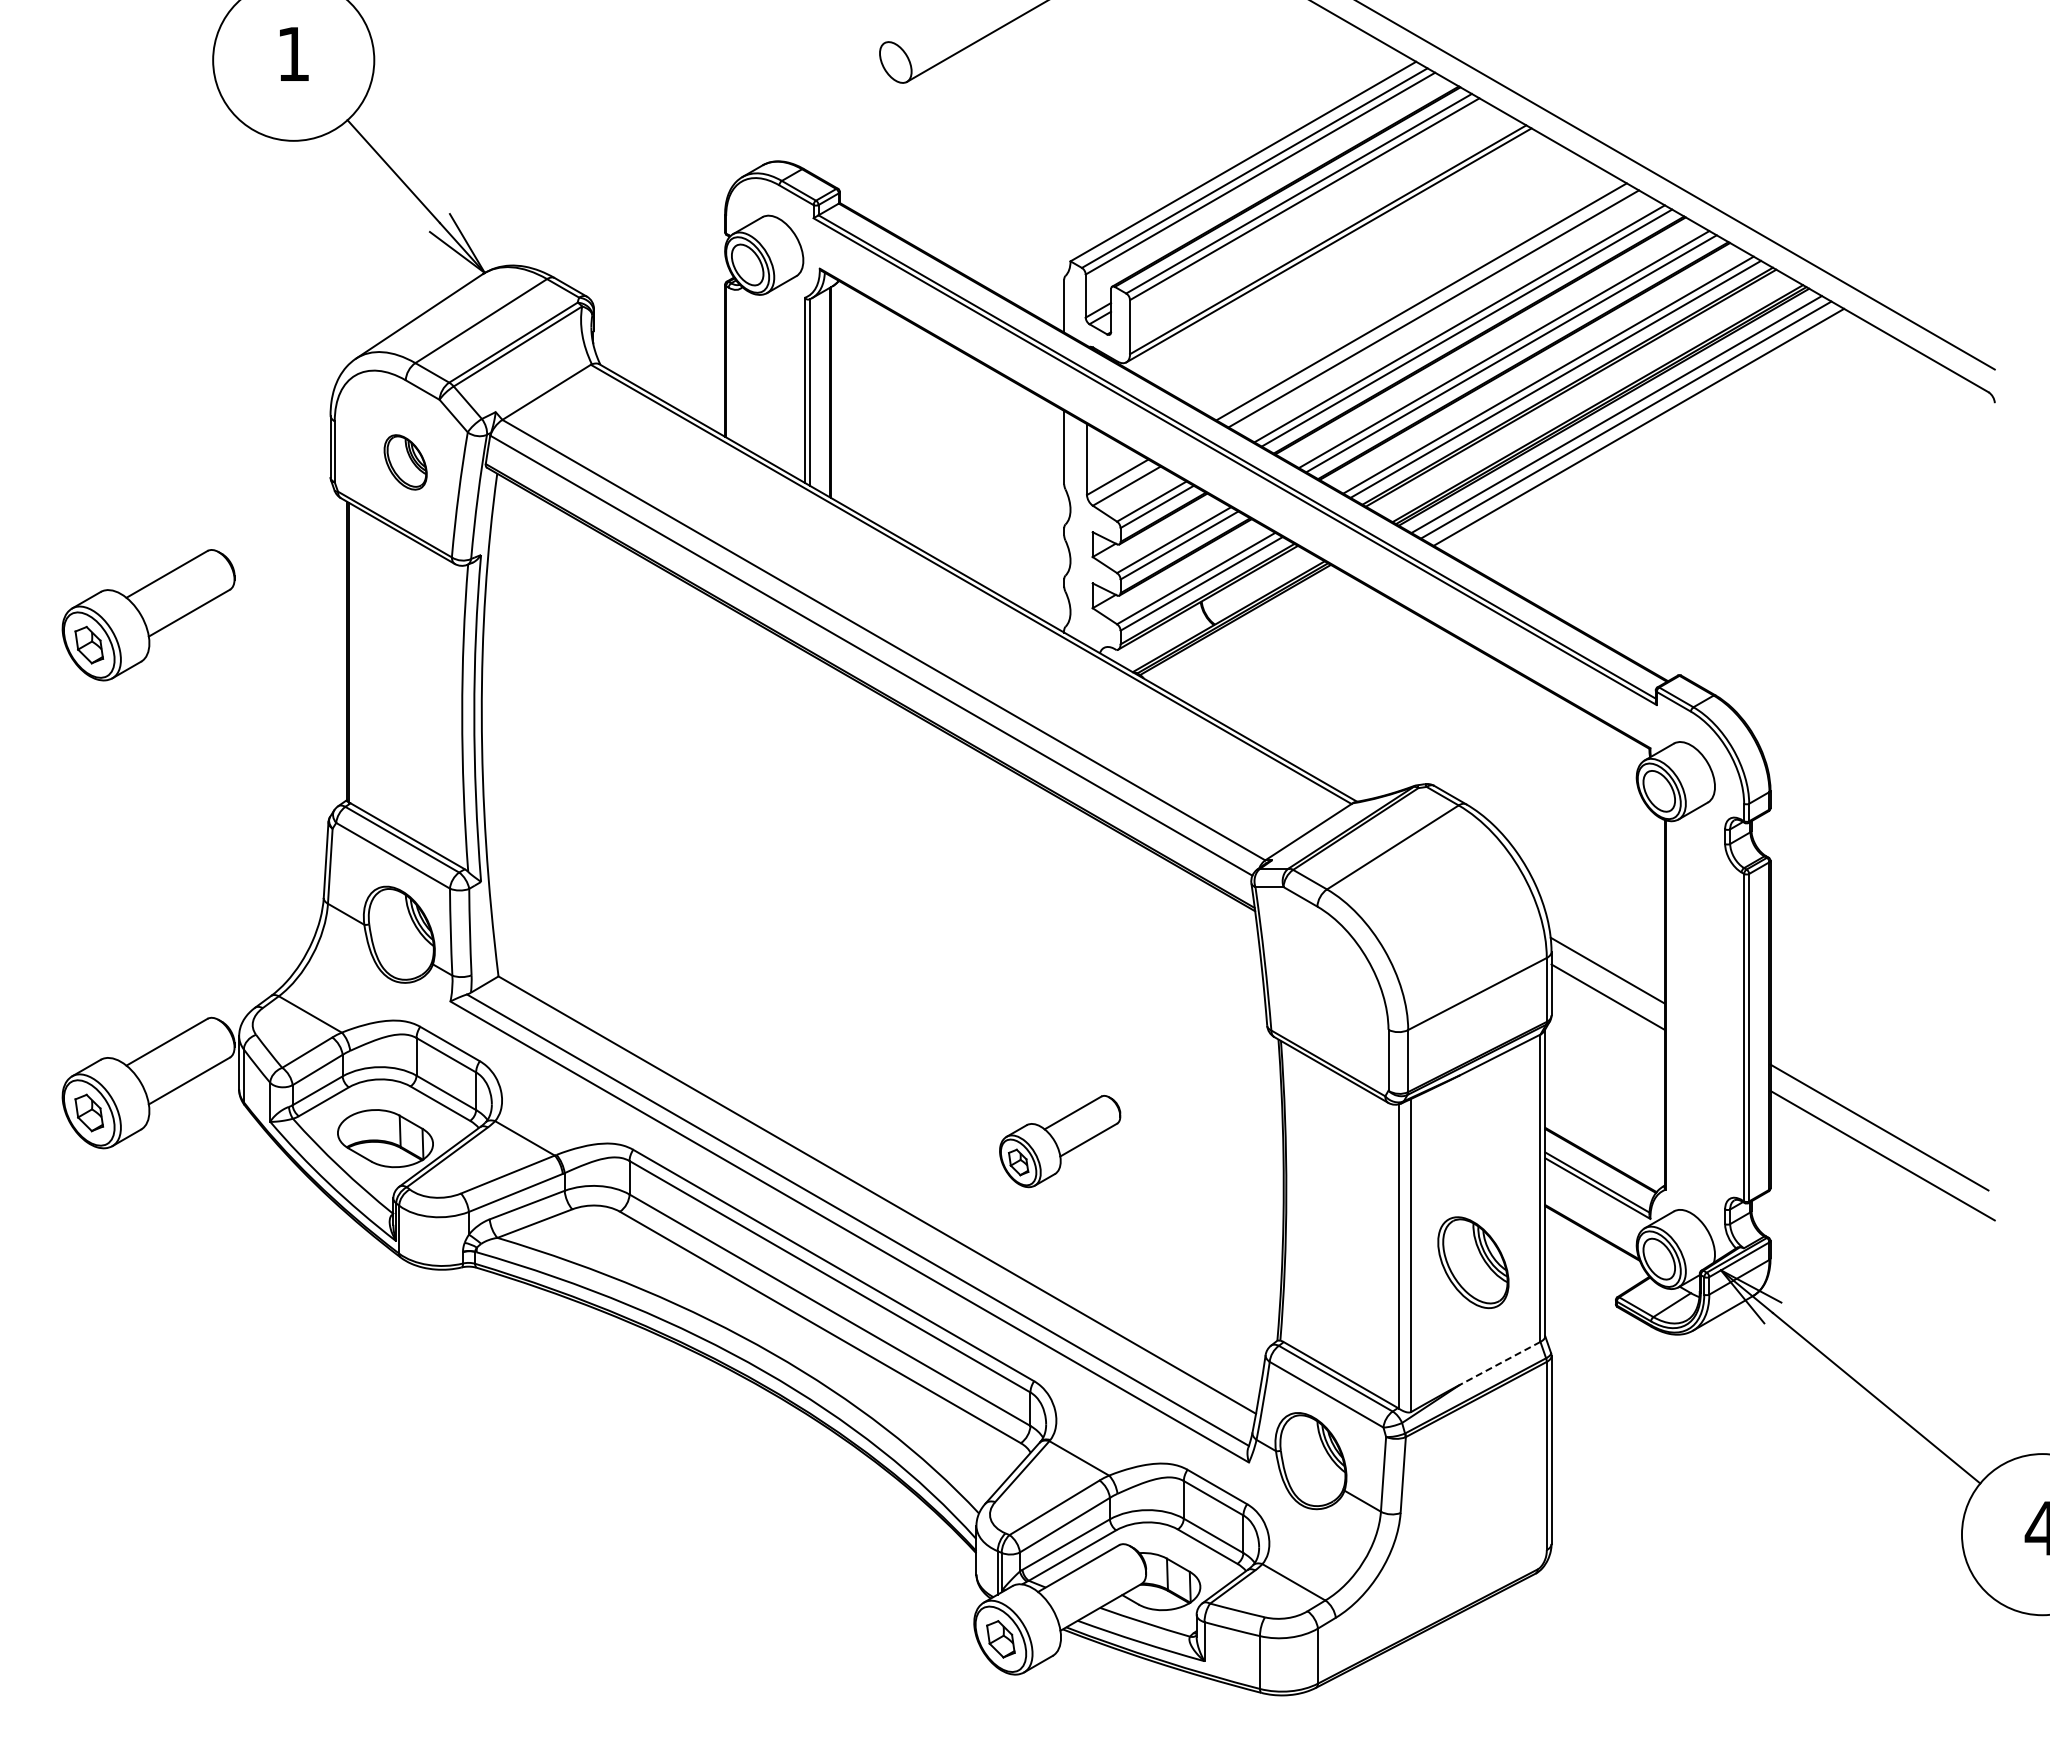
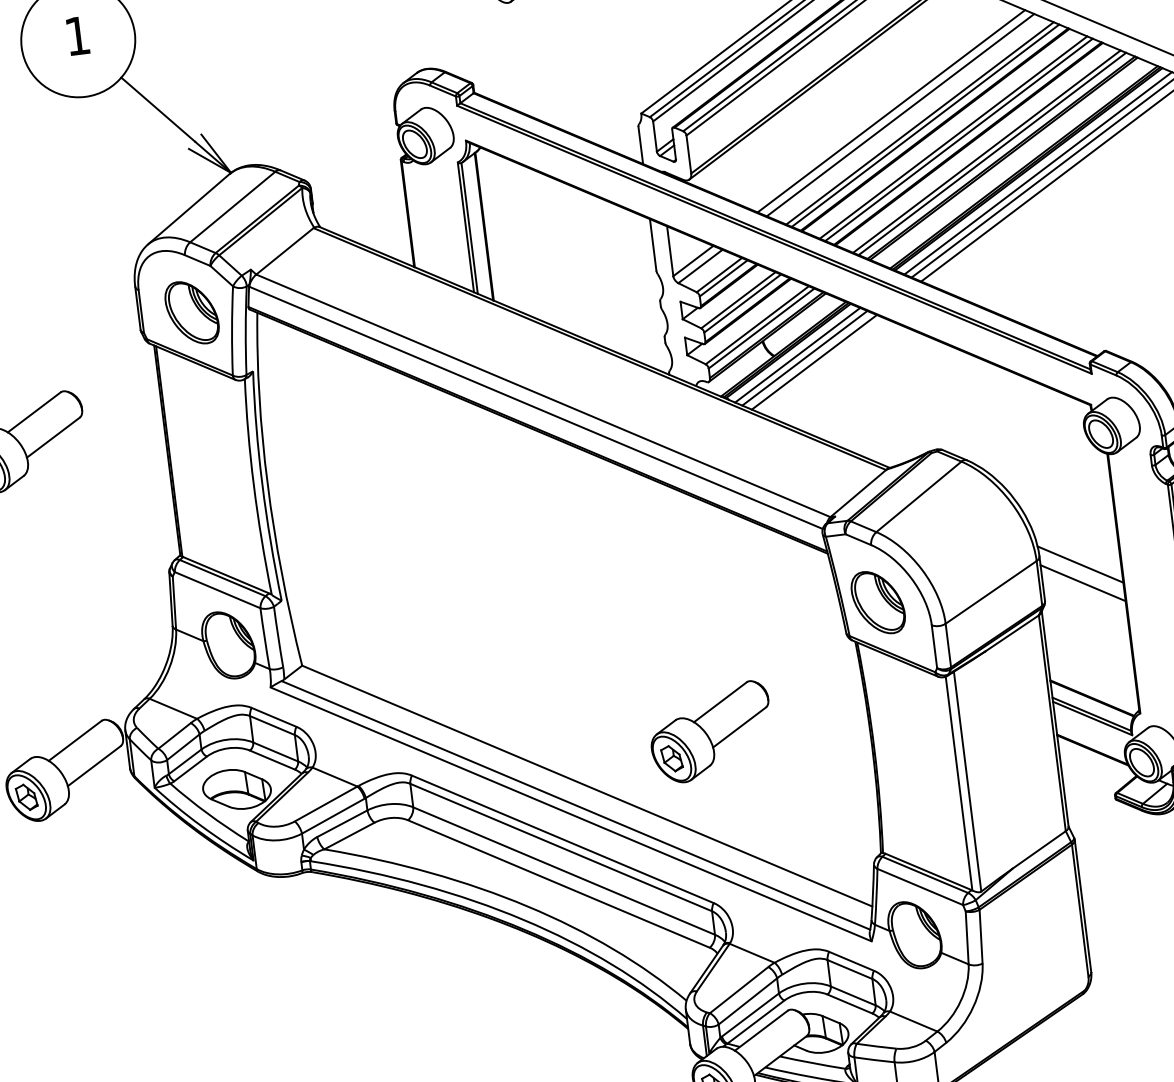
part: (405, 462) -> (191, 312), size x1.67
line: (1247, 627) -> (797, 355), added
line: (1257, 632) -> (805, 357), added
line: (1269, 640) -> (814, 362), added
part: (1059, 1141) -> (710, 732), size x1.43
part: (1473, 1262) -> (878, 602), moved
line: (1499, 1363) -> (1038, 849), dashed -> solid

